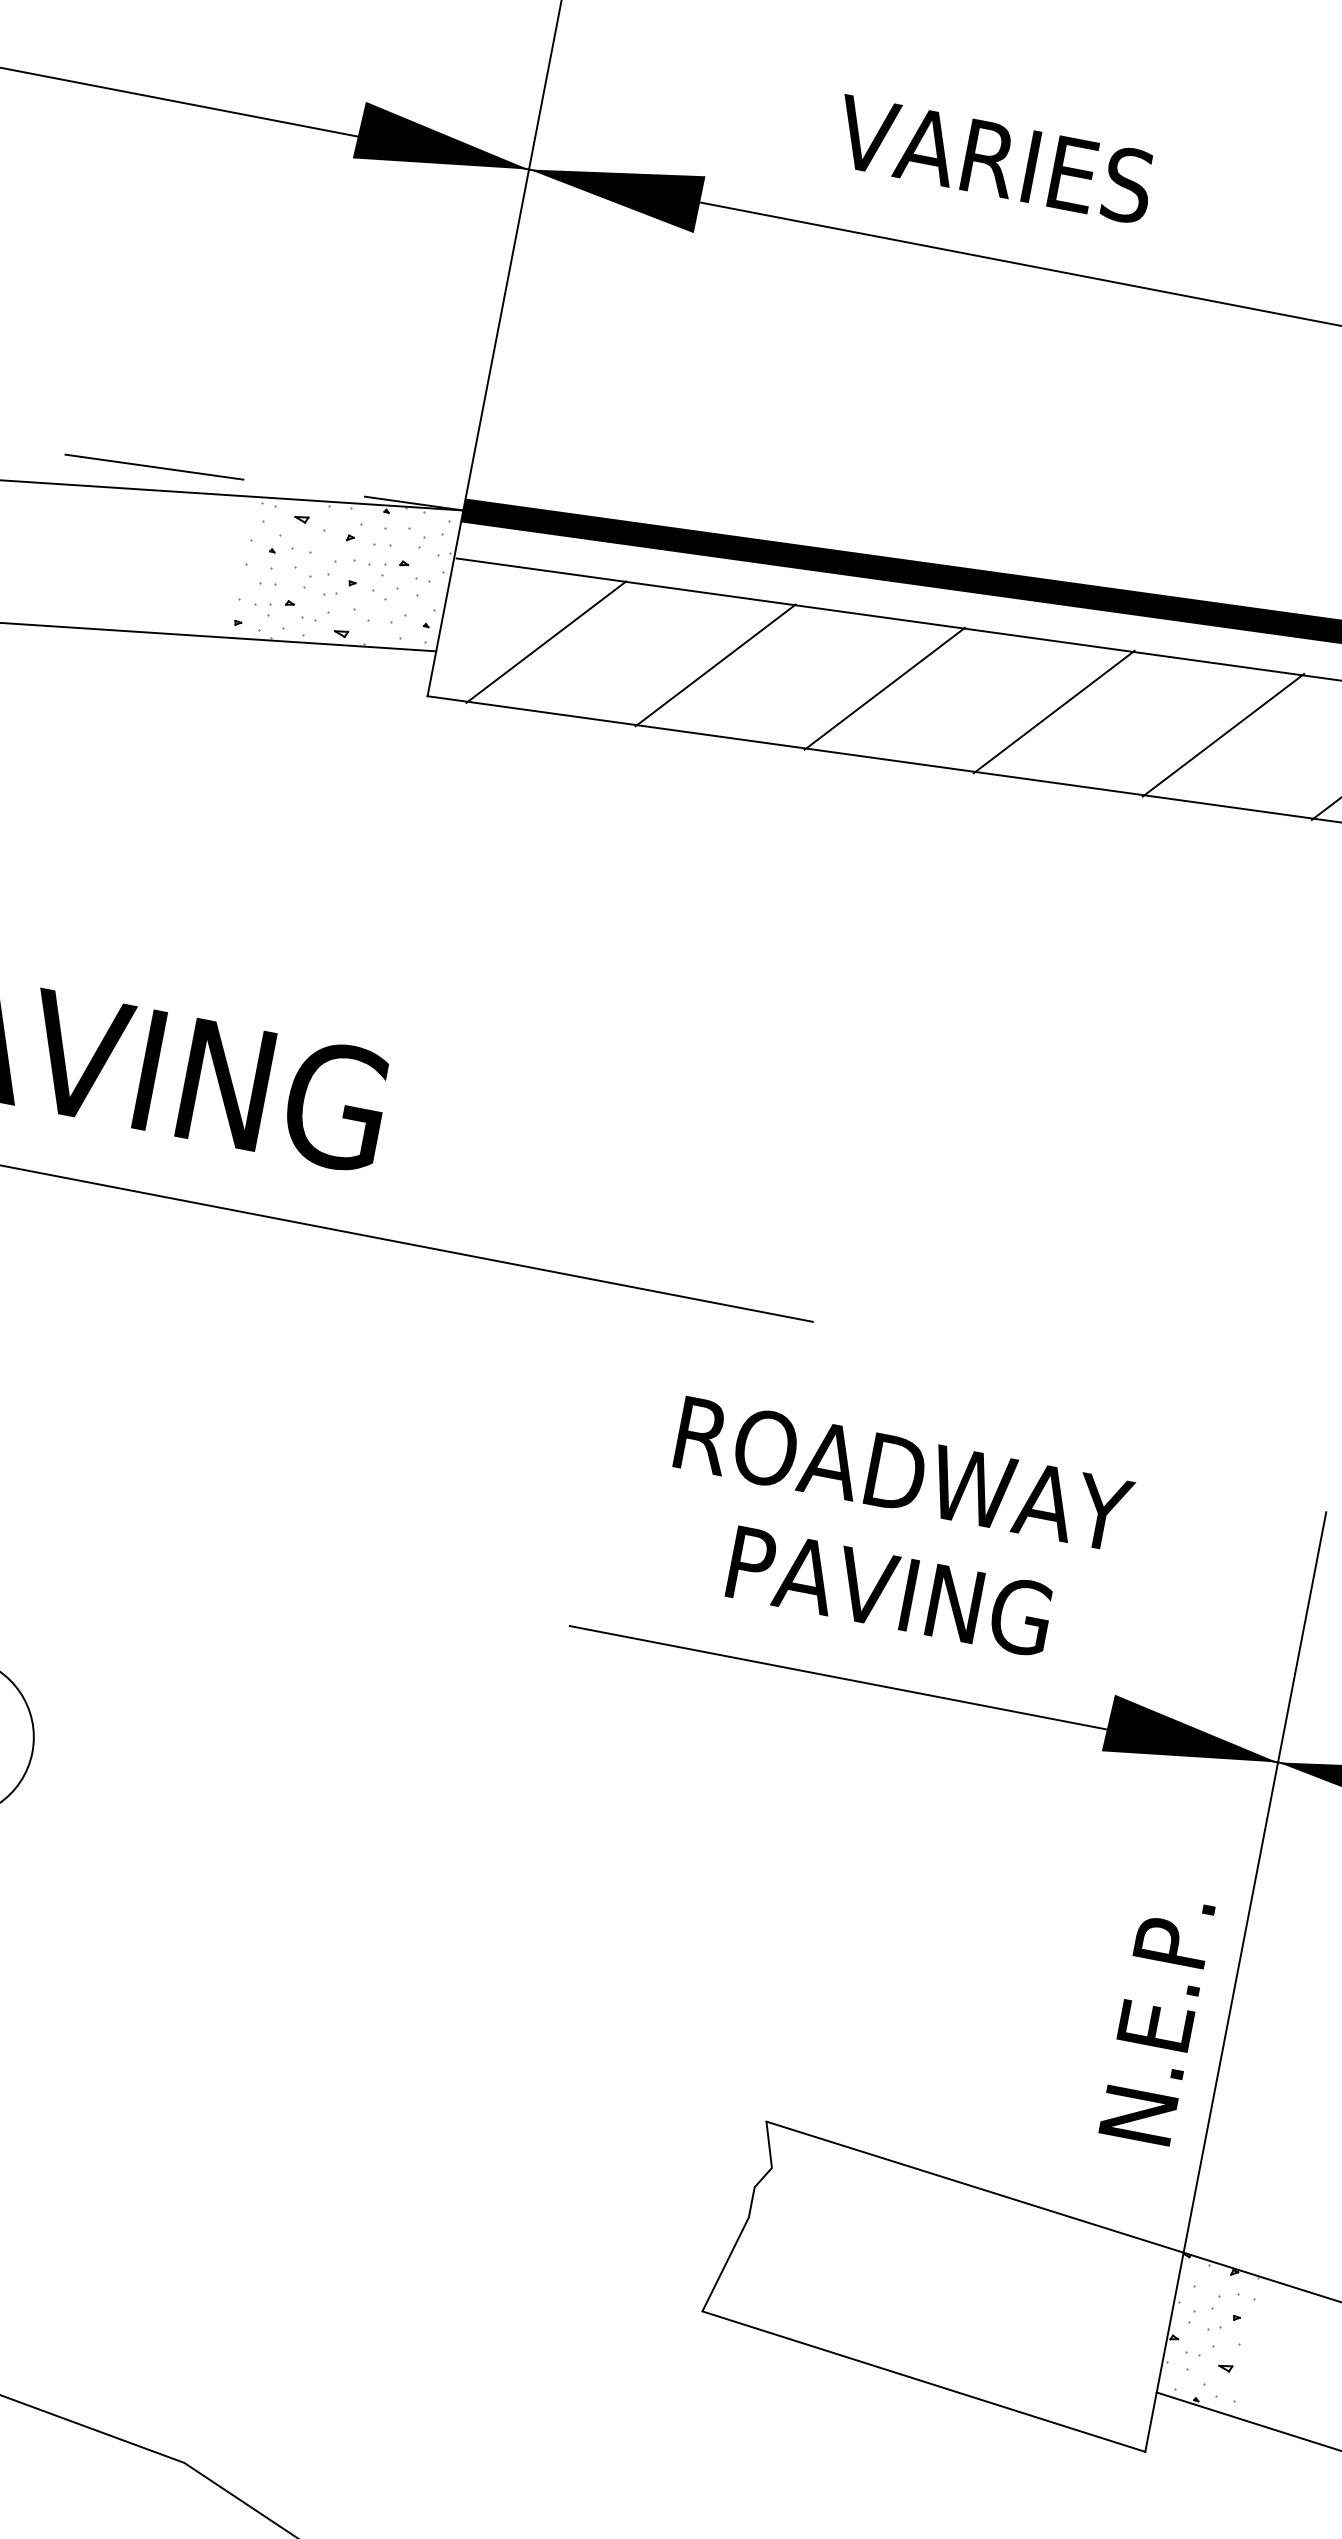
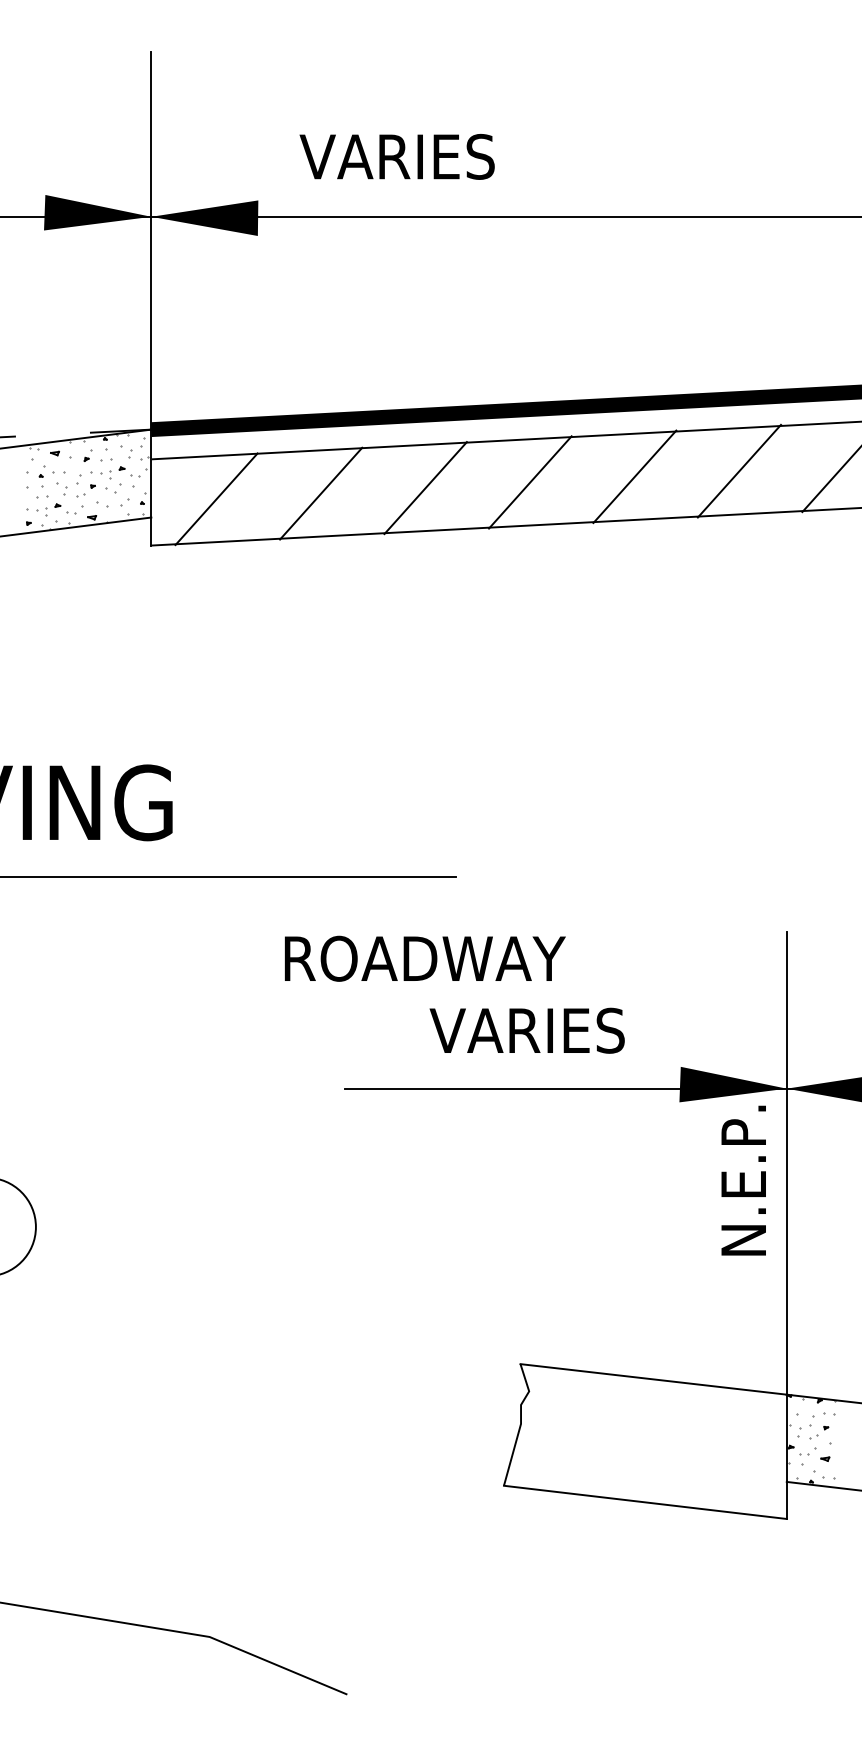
text: (993, 158) -> (396, 156), moved
text: (904, 1474) -> (425, 958), moved
text: (885, 1590) -> (530, 1030), PAVING -> VARIES
text: (1156, 2019) -> (743, 1180), moved

